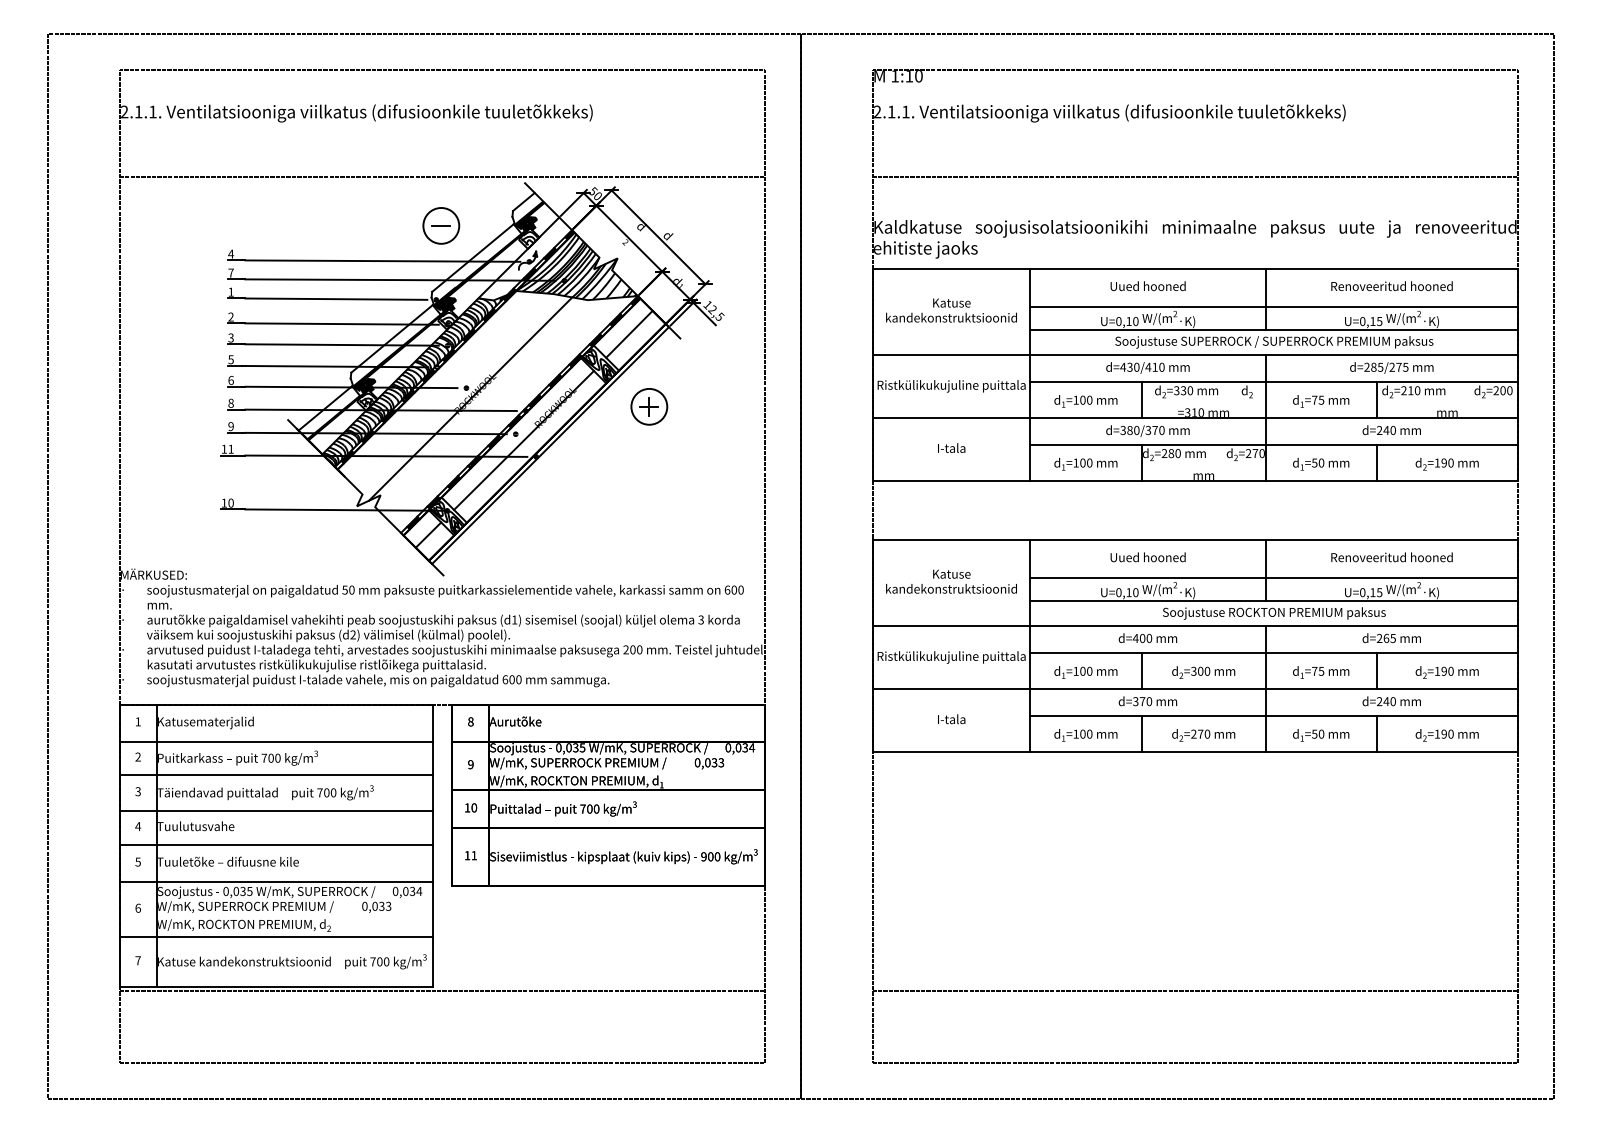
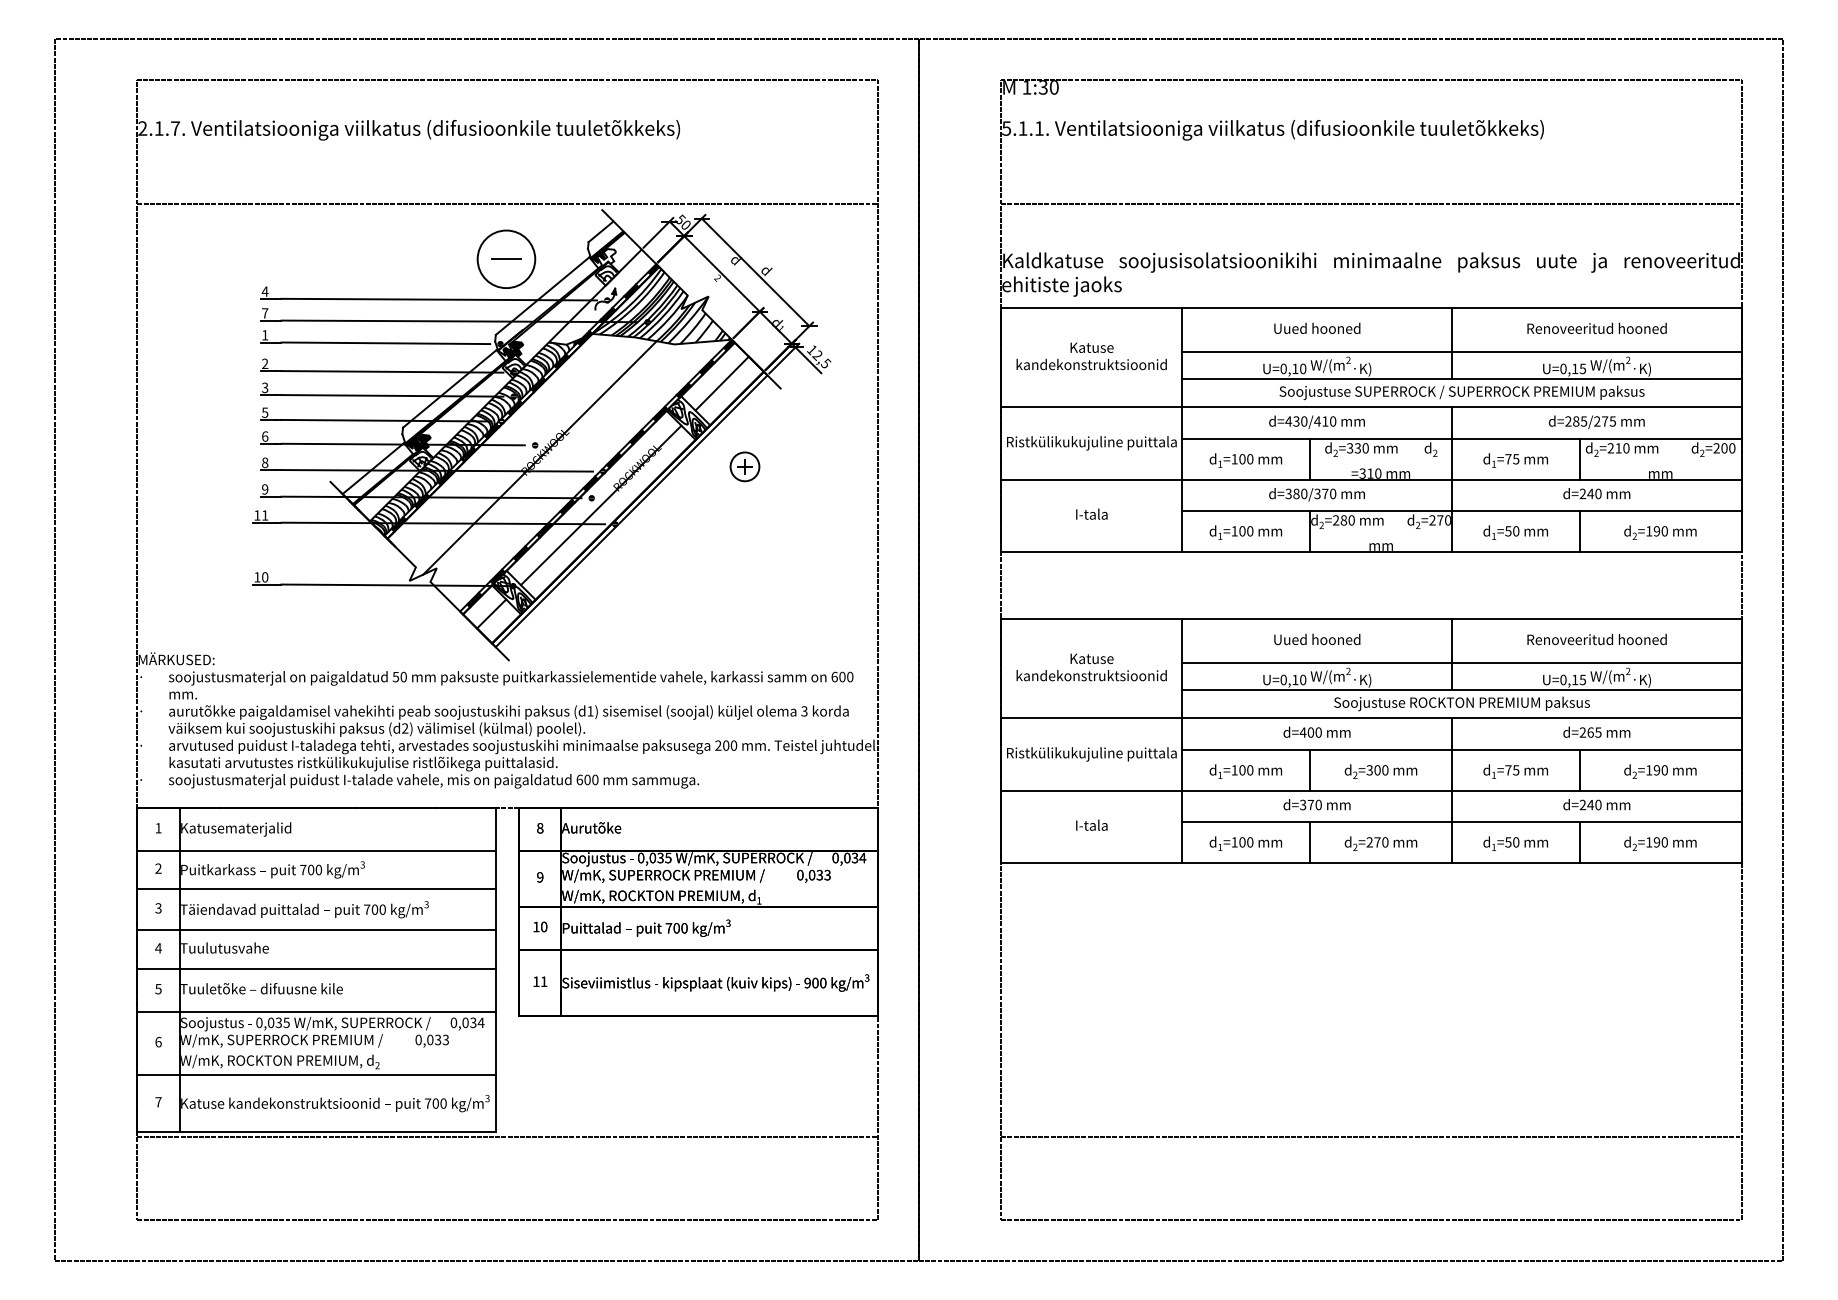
text: (908, 76) -> (1042, 87), 1:10 -> 1:30
text: (152, 111) -> (175, 128), 2.1.1. -> 2.1.7.
text: (877, 111) -> (1006, 128), 2.1.1. -> 5.1.1.
part: (440, 225) -> (505, 258), size x1.4
hatch: (485, 263) -> (557, 302), removed
part: (648, 406) -> (744, 466), size x0.7

